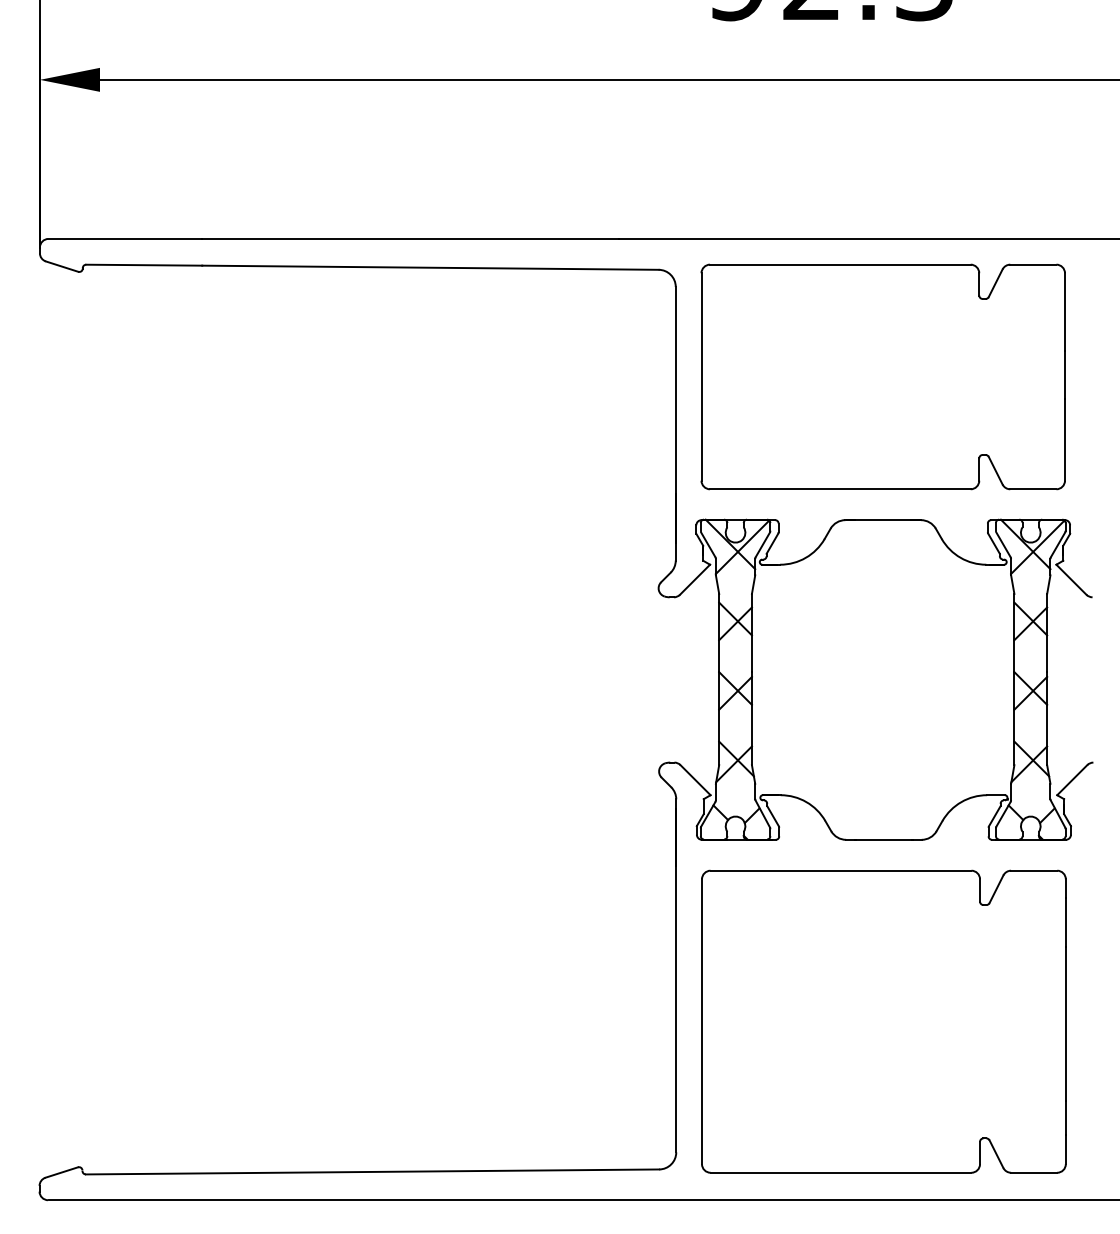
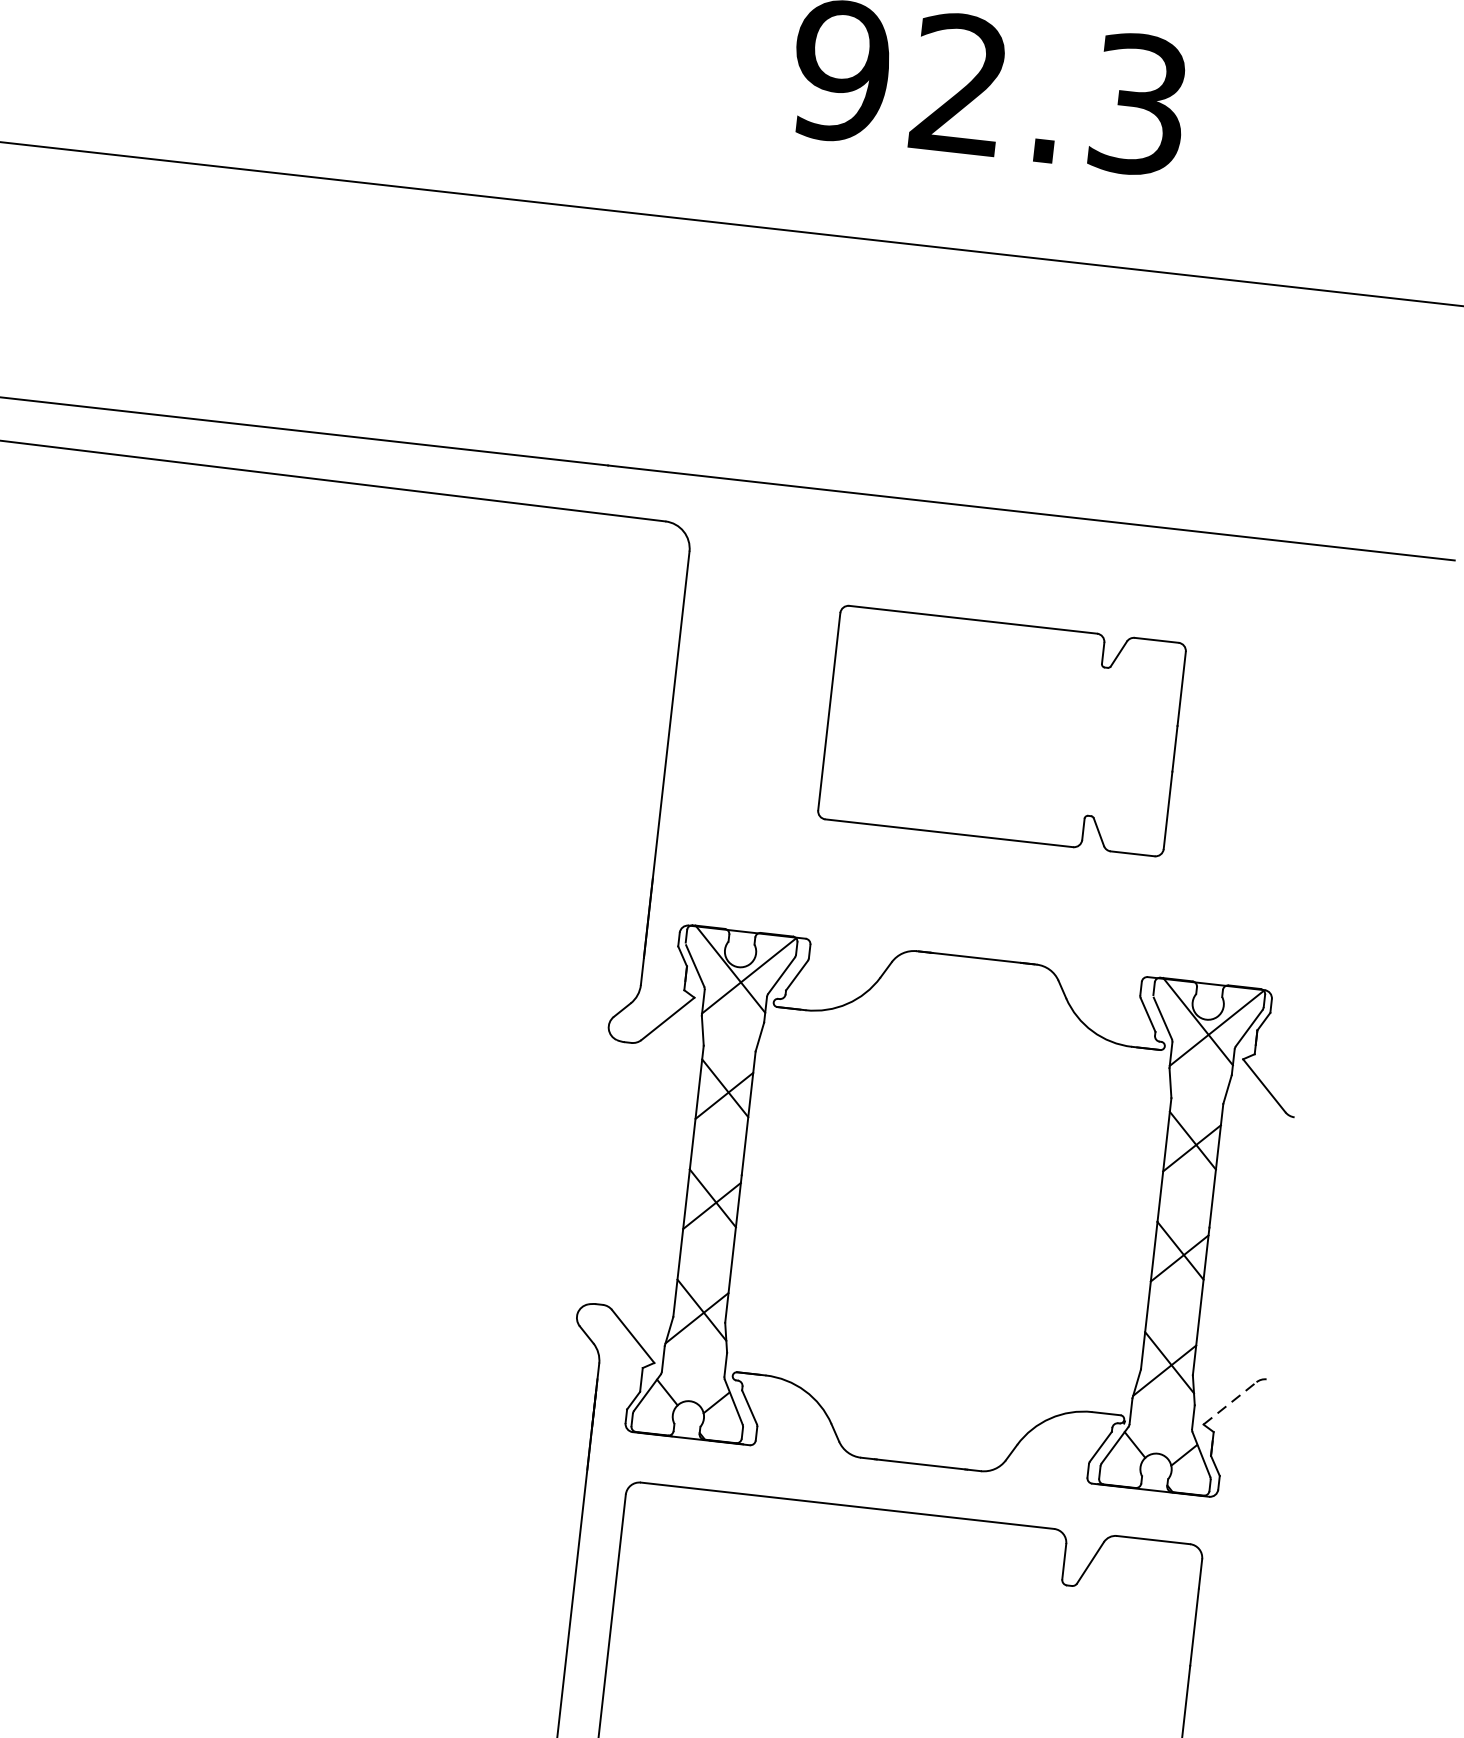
part: (882, 376) -> (1001, 730), size x0.6
line: (1072, 779) -> (1230, 1402), solid -> dashed

